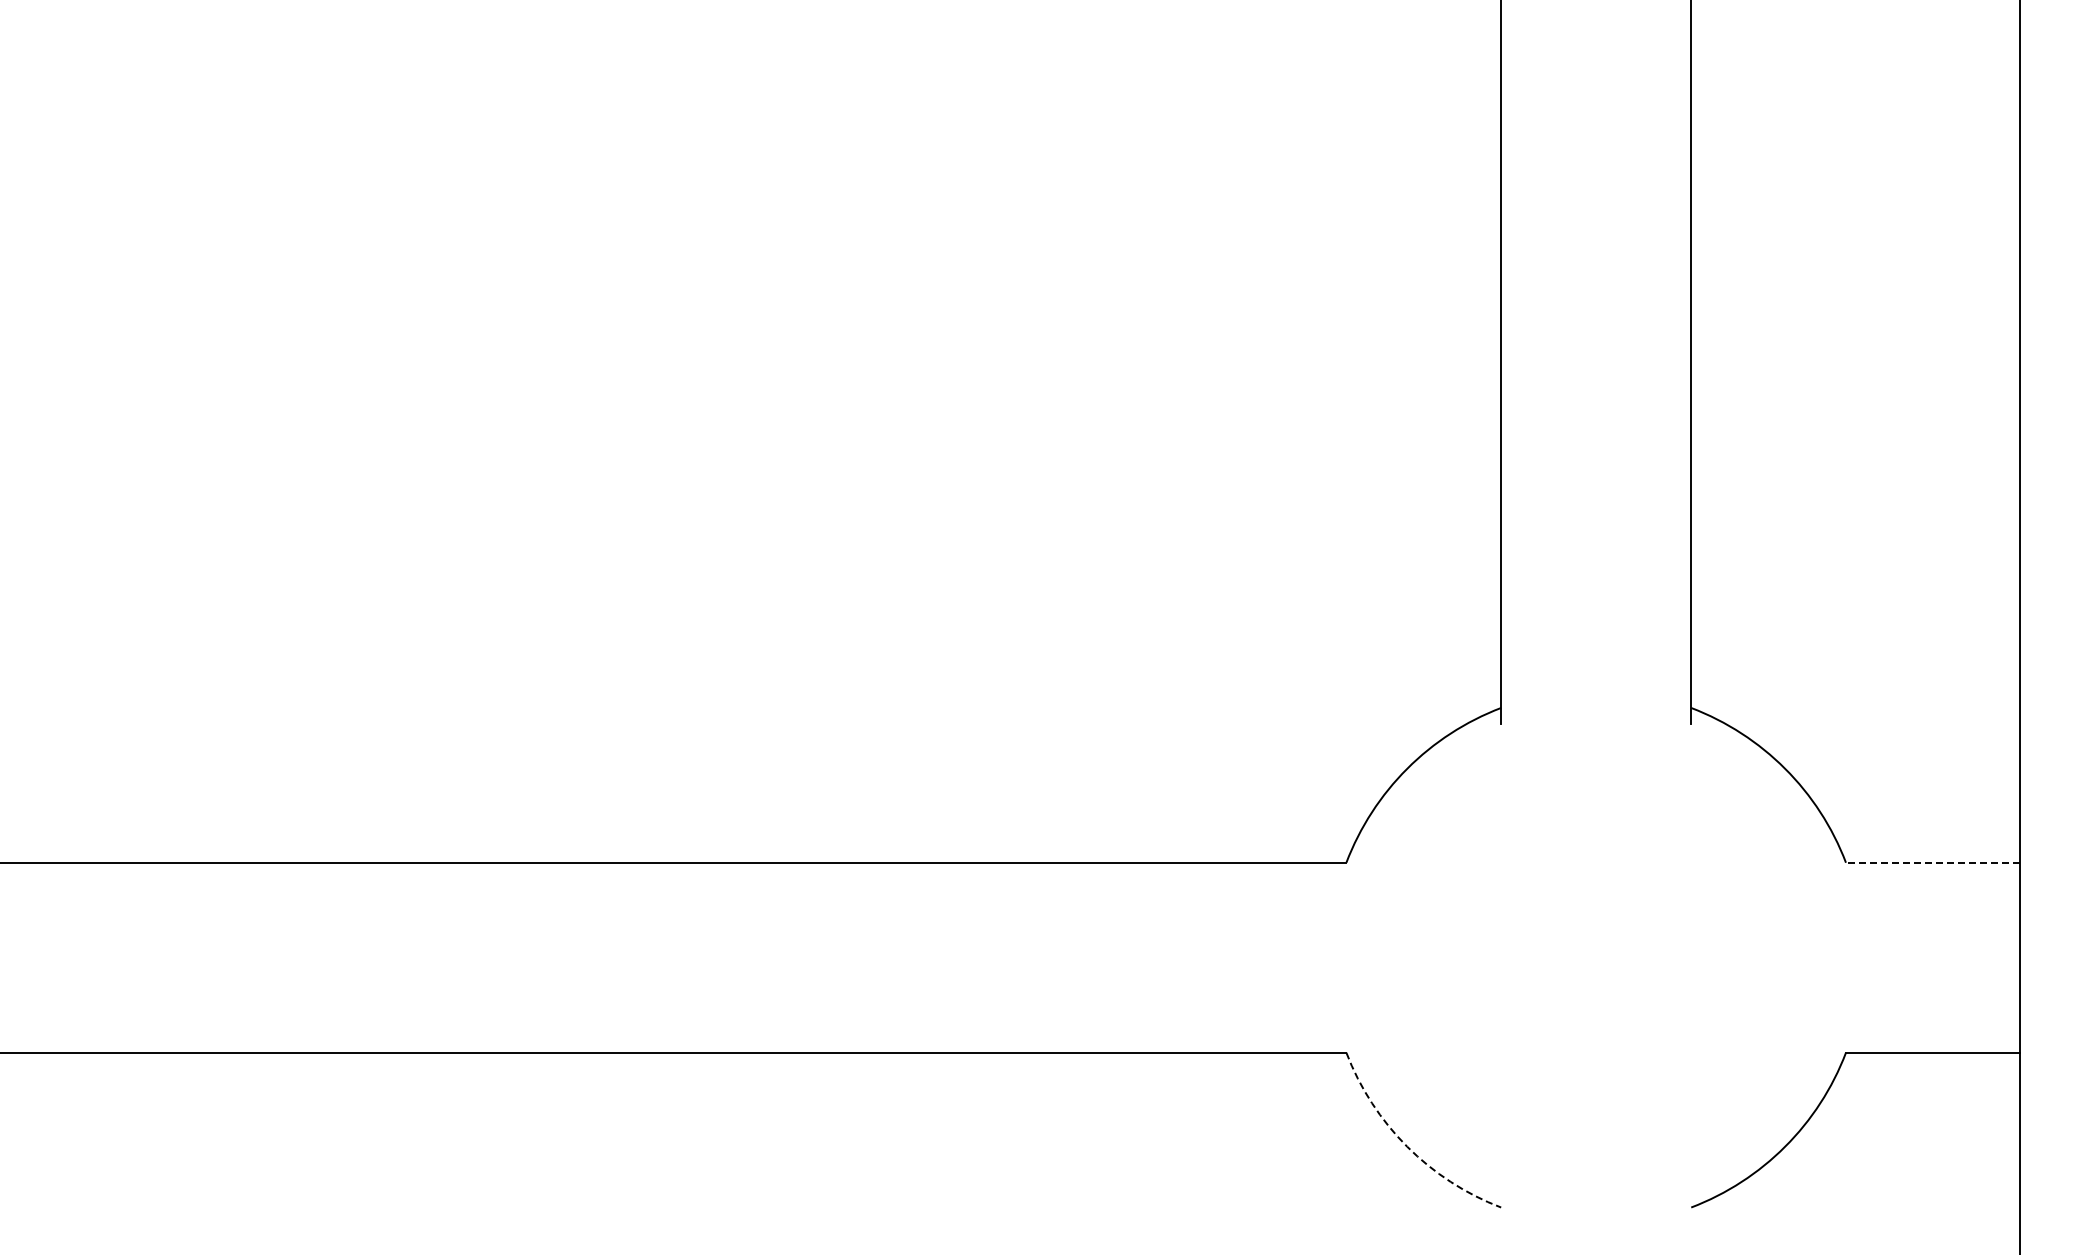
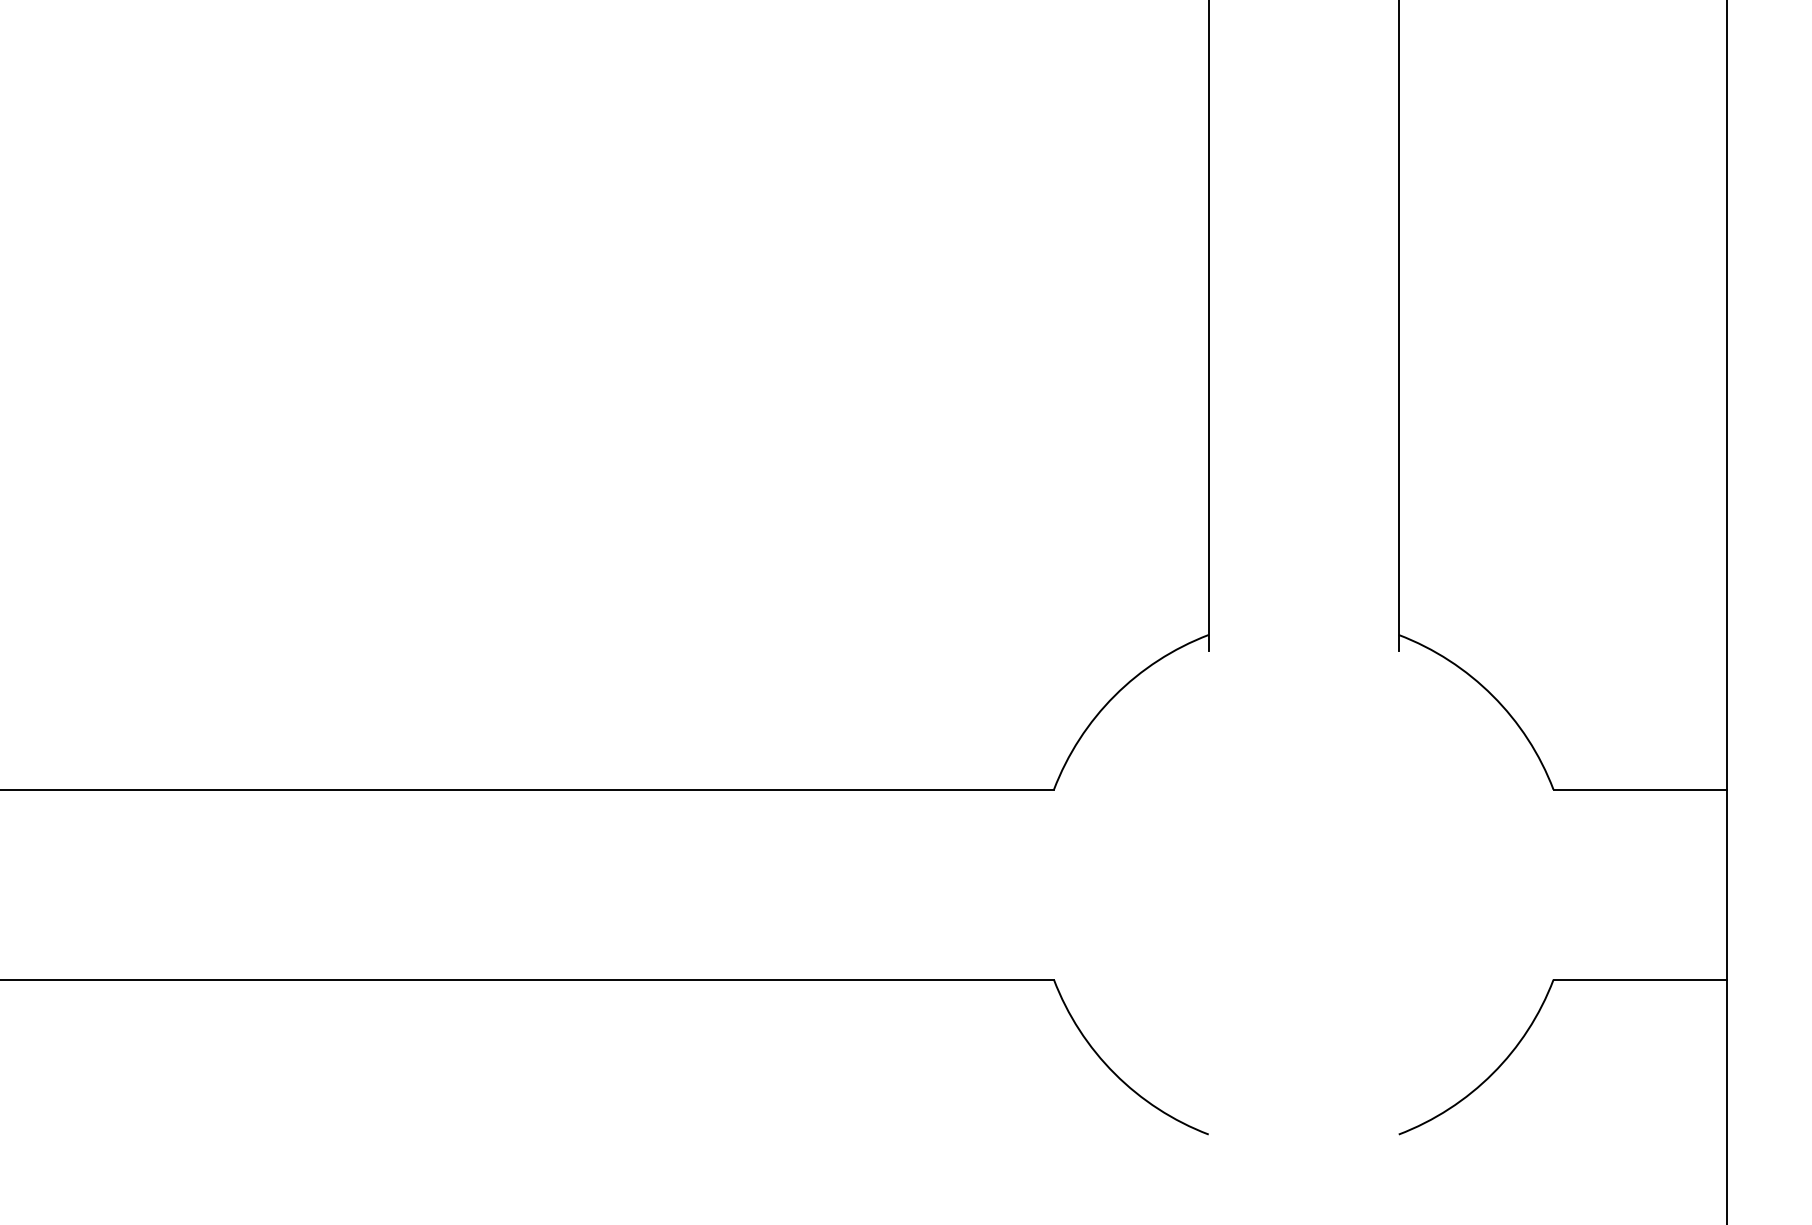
line: (1932, 862) -> (1640, 789), dashed -> solid
arc: (1407, 1146) -> (1115, 1073), dashed -> solid

